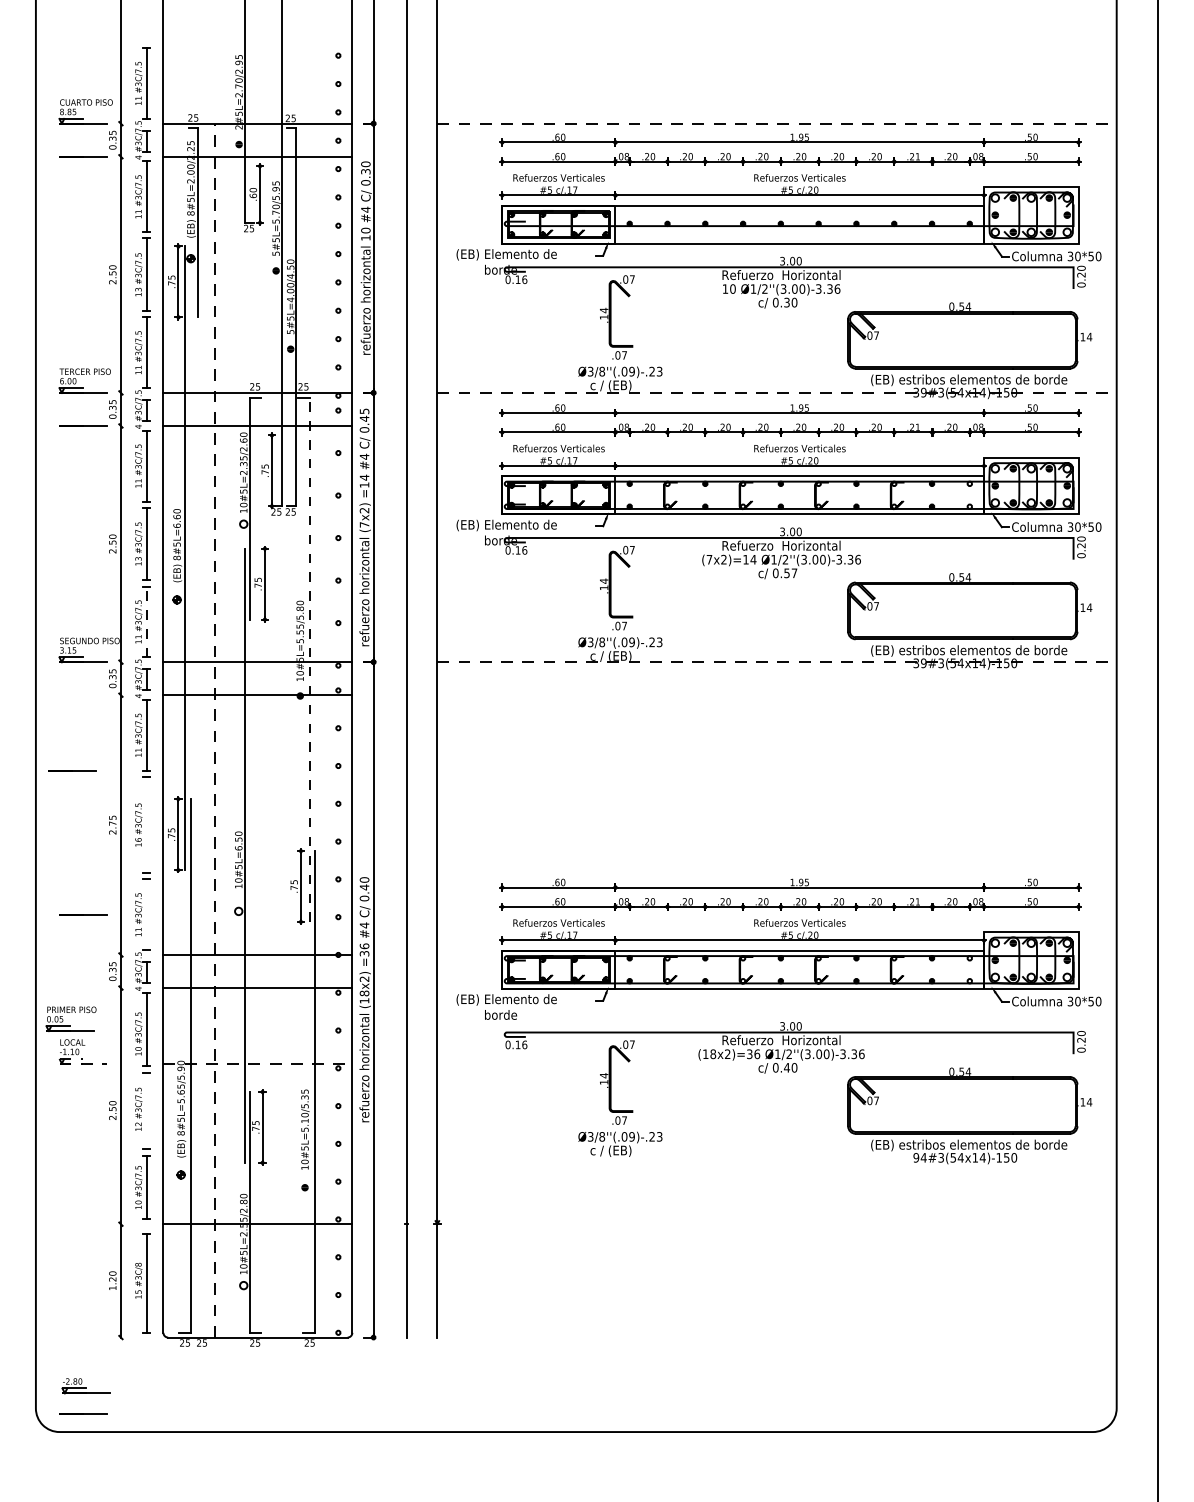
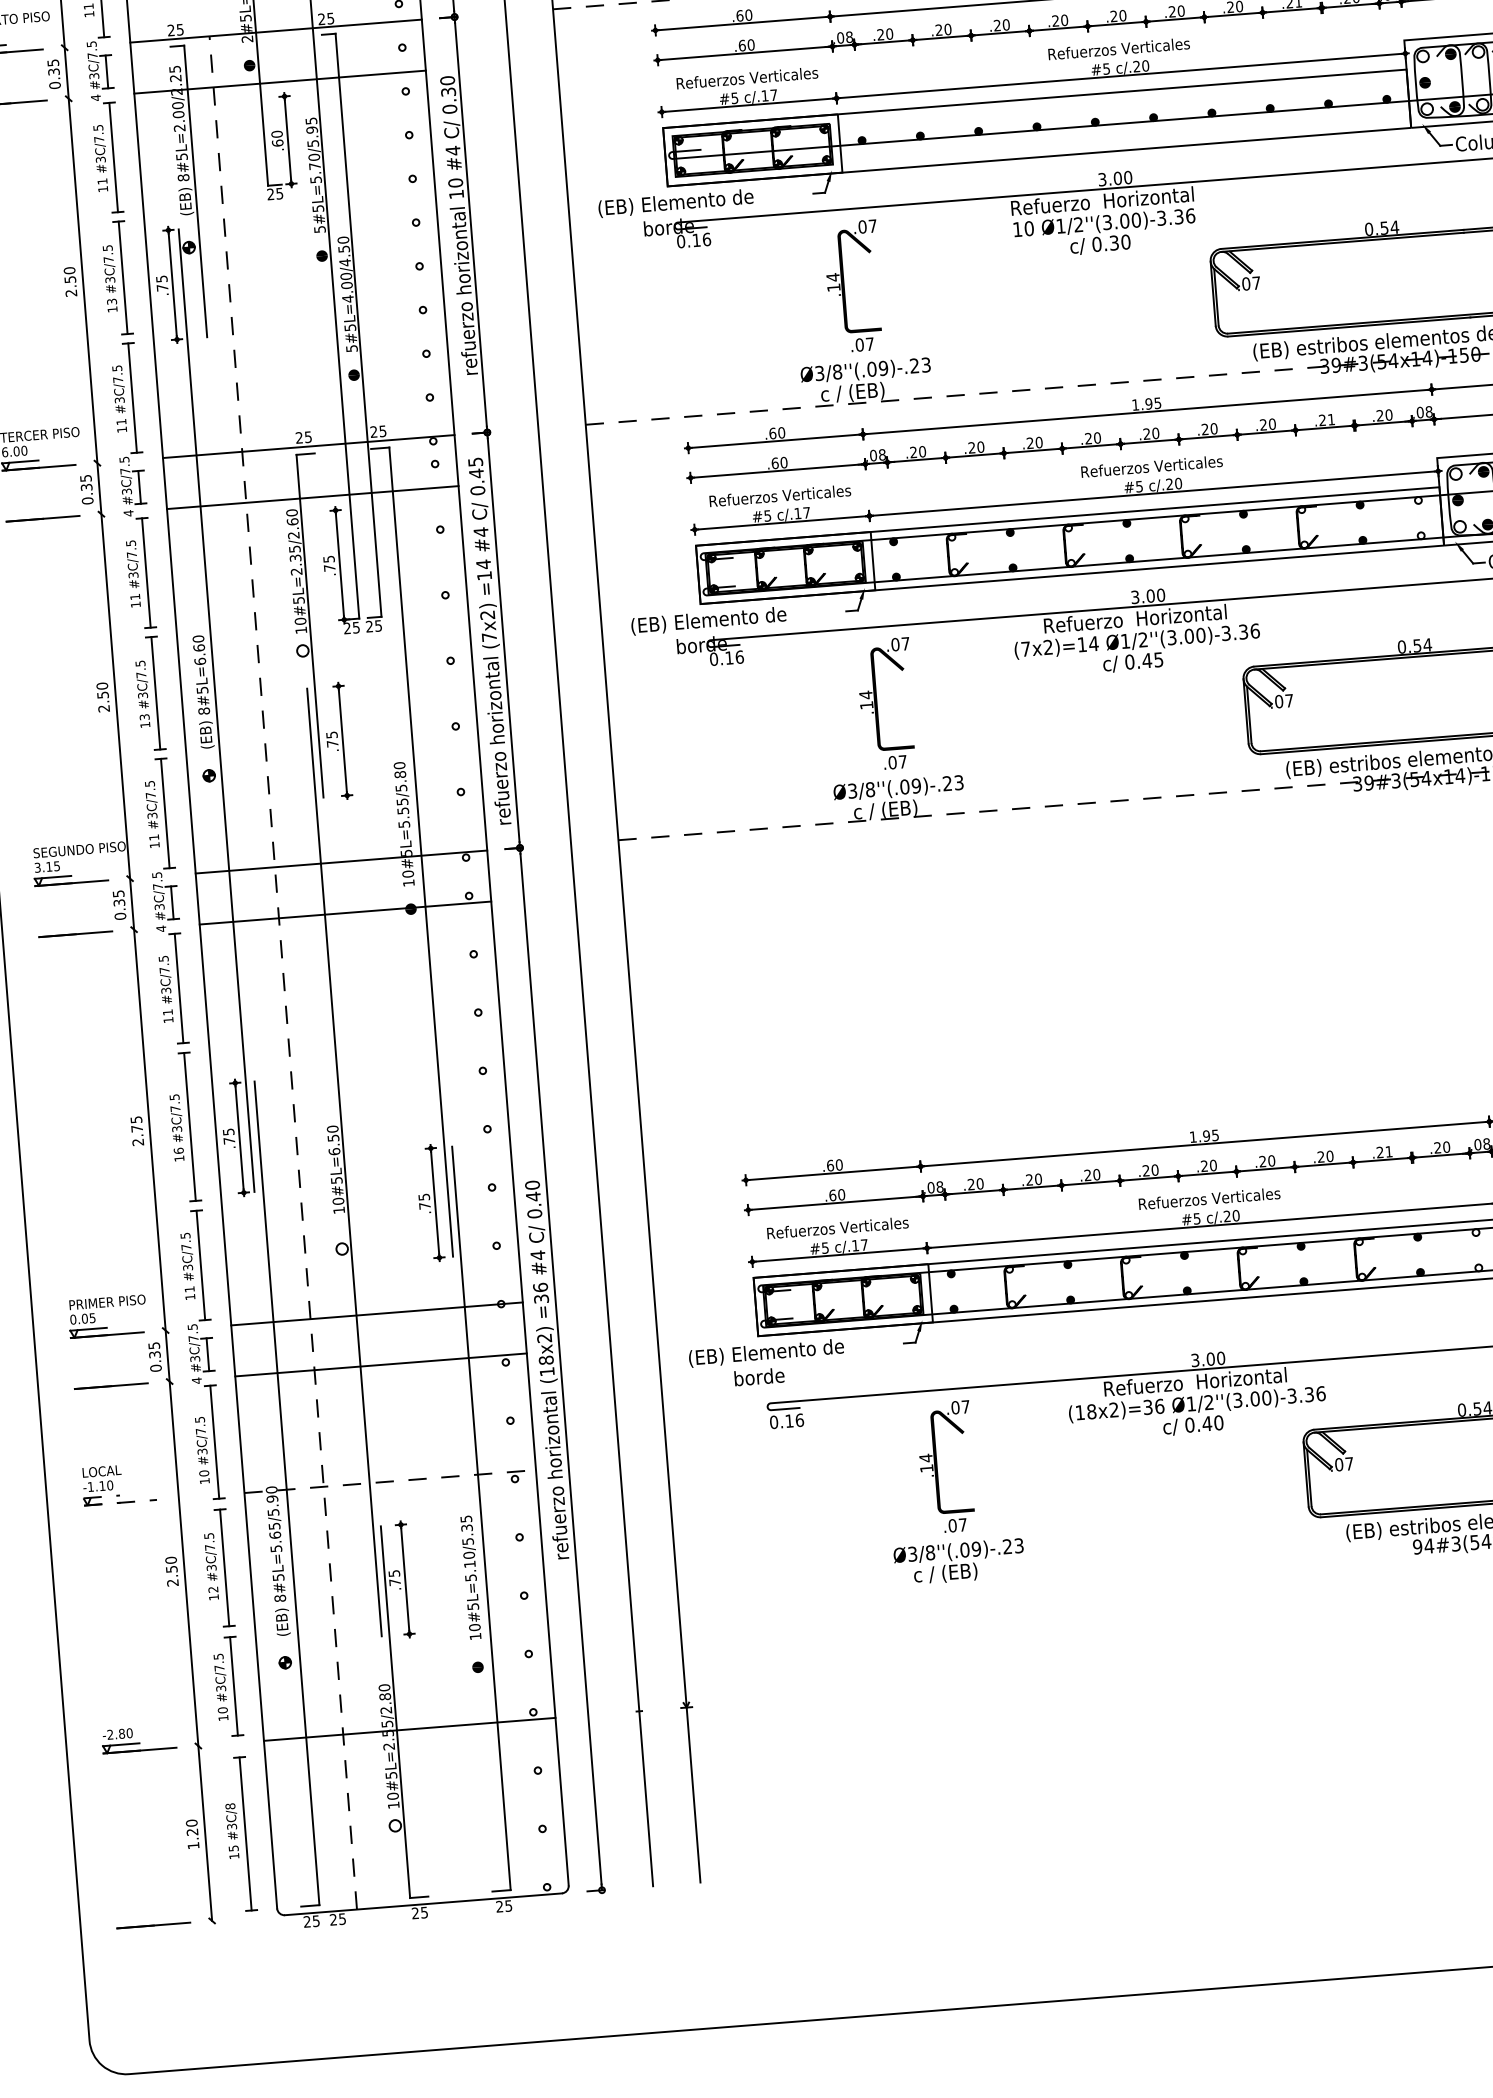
text: (790, 573) -> (1152, 660), 0.57 -> 0.45
line: (146, 621) -> (164, 812), dashed -> solid
line: (309, 659) -> (420, 851), dashed -> solid
line: (72, 770) -> (76, 933), moved
line: (146, 825) -> (189, 1127), added
line: (83, 914) -> (111, 1385), moved
line: (146, 914) -> (200, 1264), added
part: (70, 1018) -> (106, 1315), moved
line: (146, 1110) -> (224, 1567), added
part: (85, 1386) -> (138, 1740), moved
line: (83, 1413) -> (154, 1925), moved

